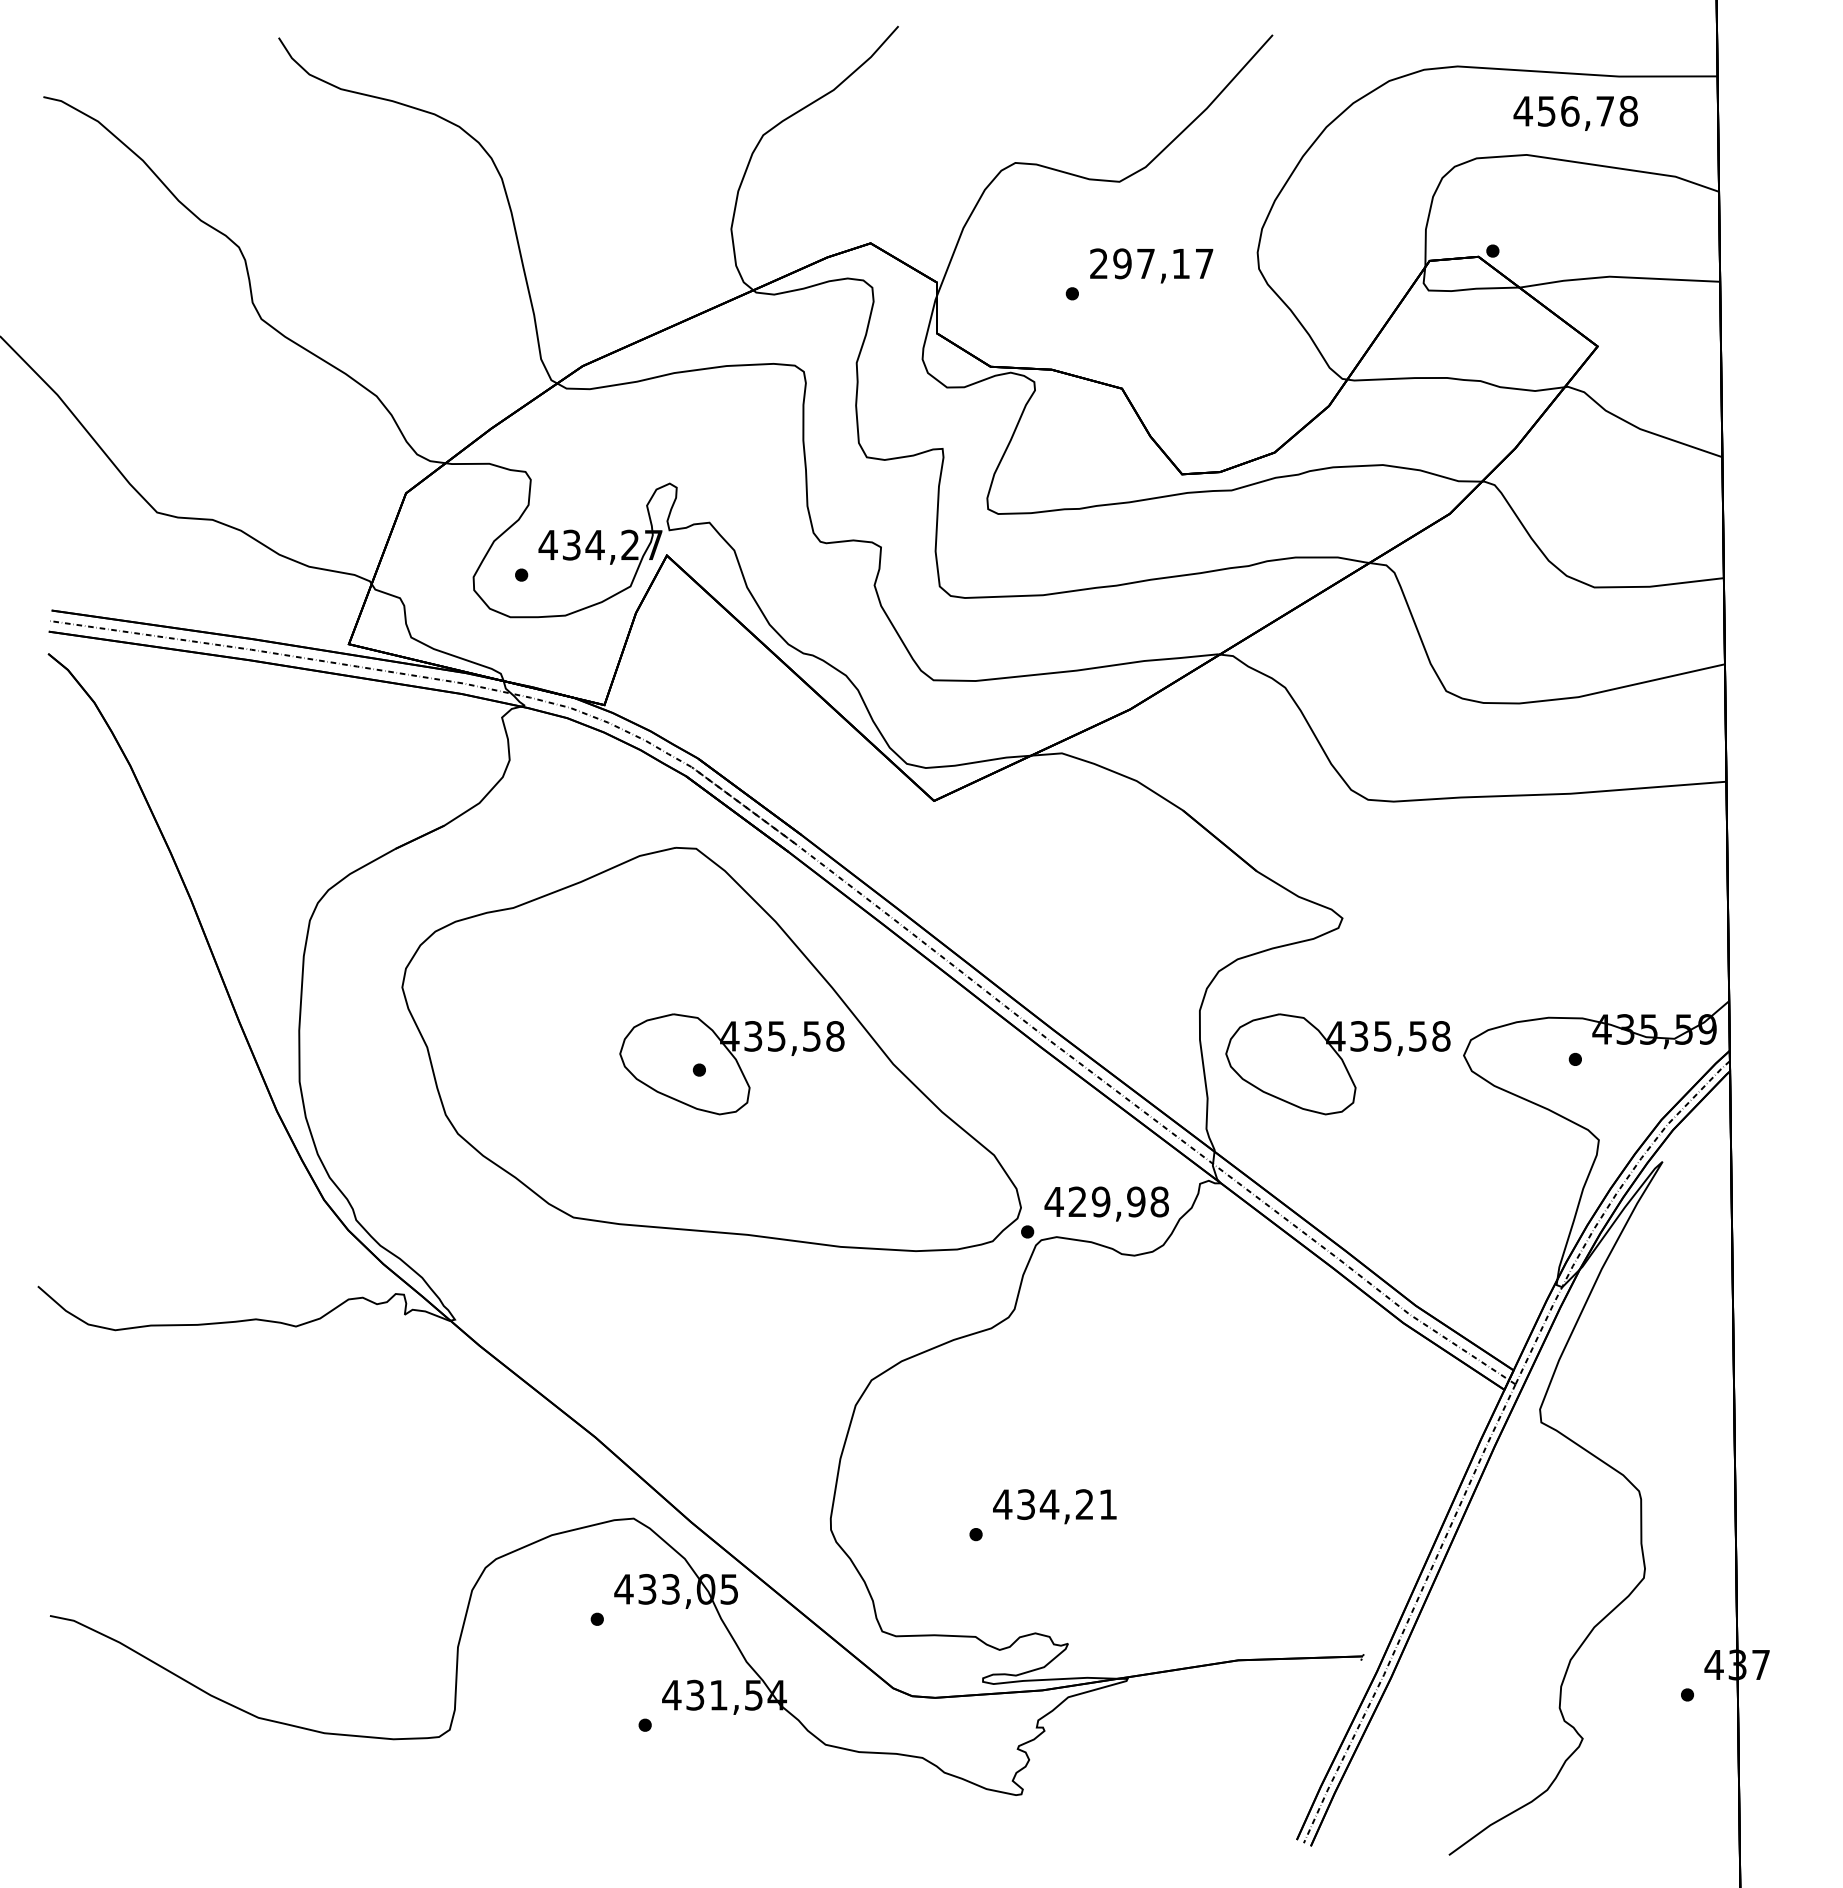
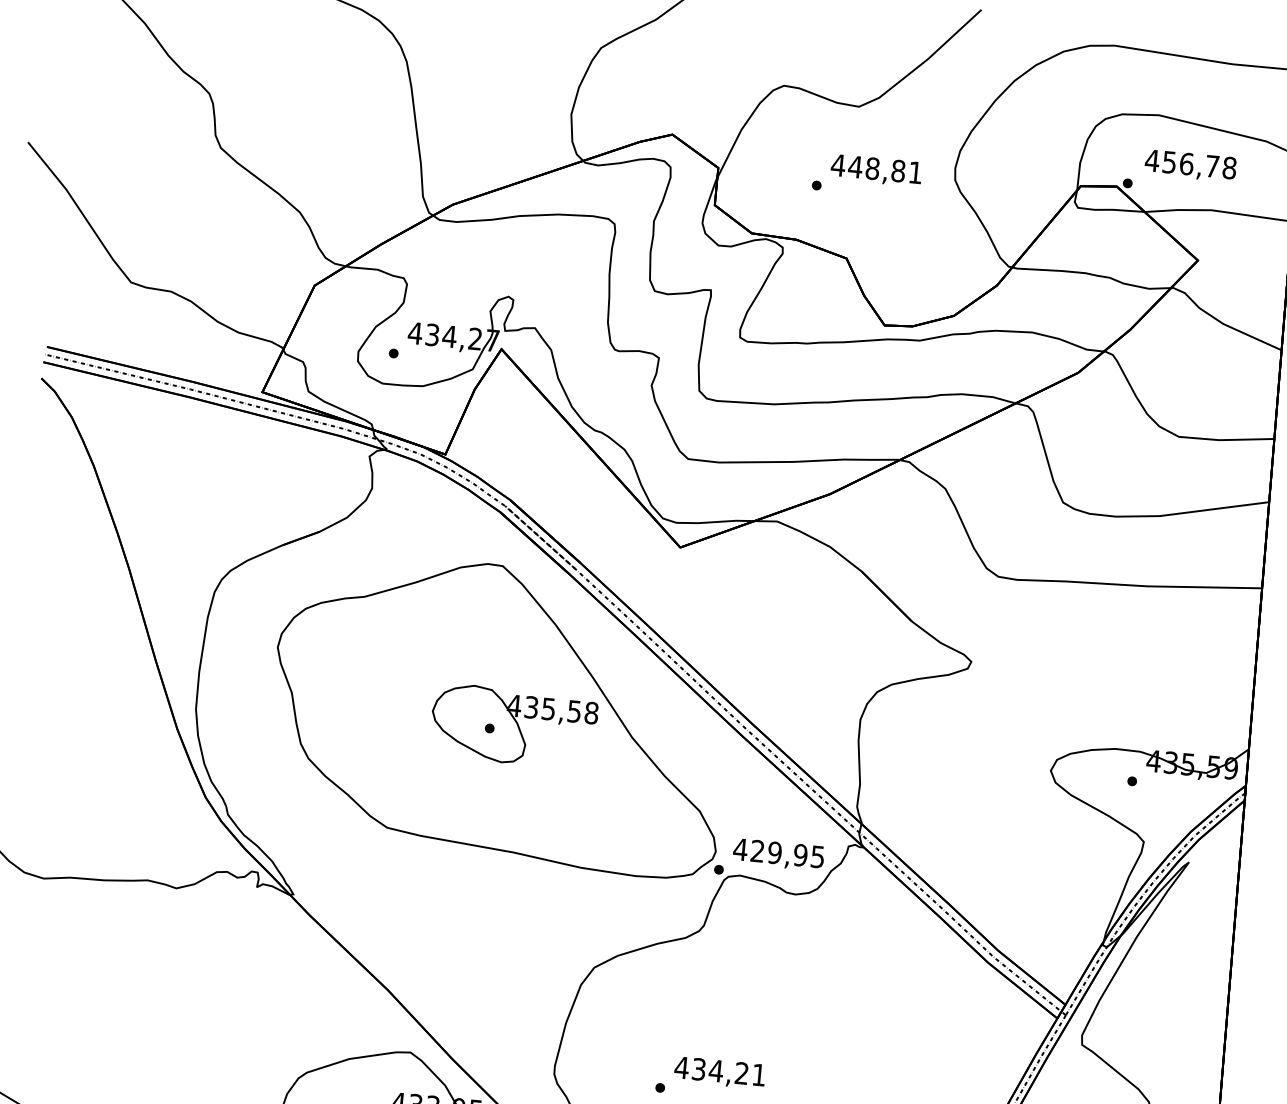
text: (1575, 113) -> (1190, 165), moved
text: (1151, 263) -> (876, 168), 297,17 -> 448,81
part: (1337, 1064) -> (957, 768), removed
text: (1159, 1201) -> (817, 856), 429,98 -> 429,95

